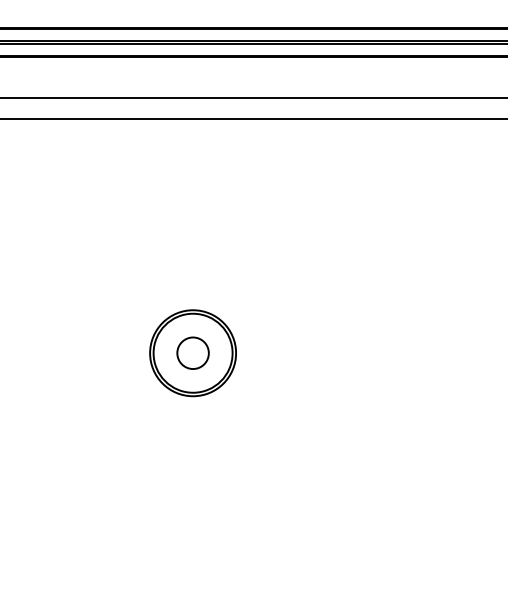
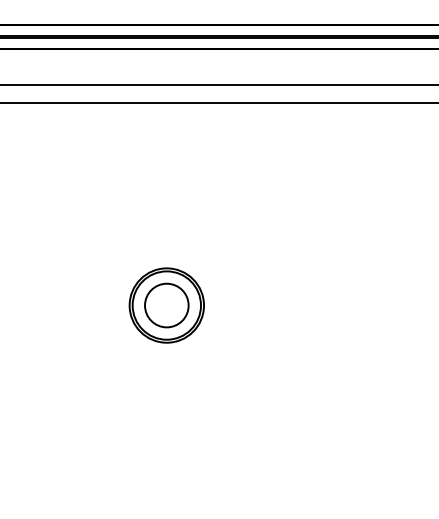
circle: (192, 353) -> (166, 305), size x1.6

